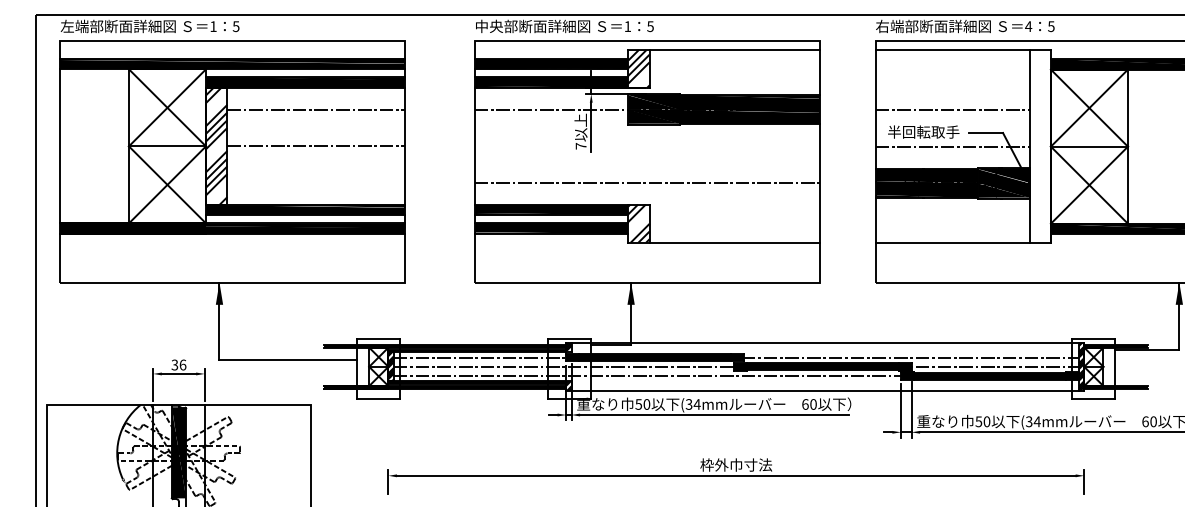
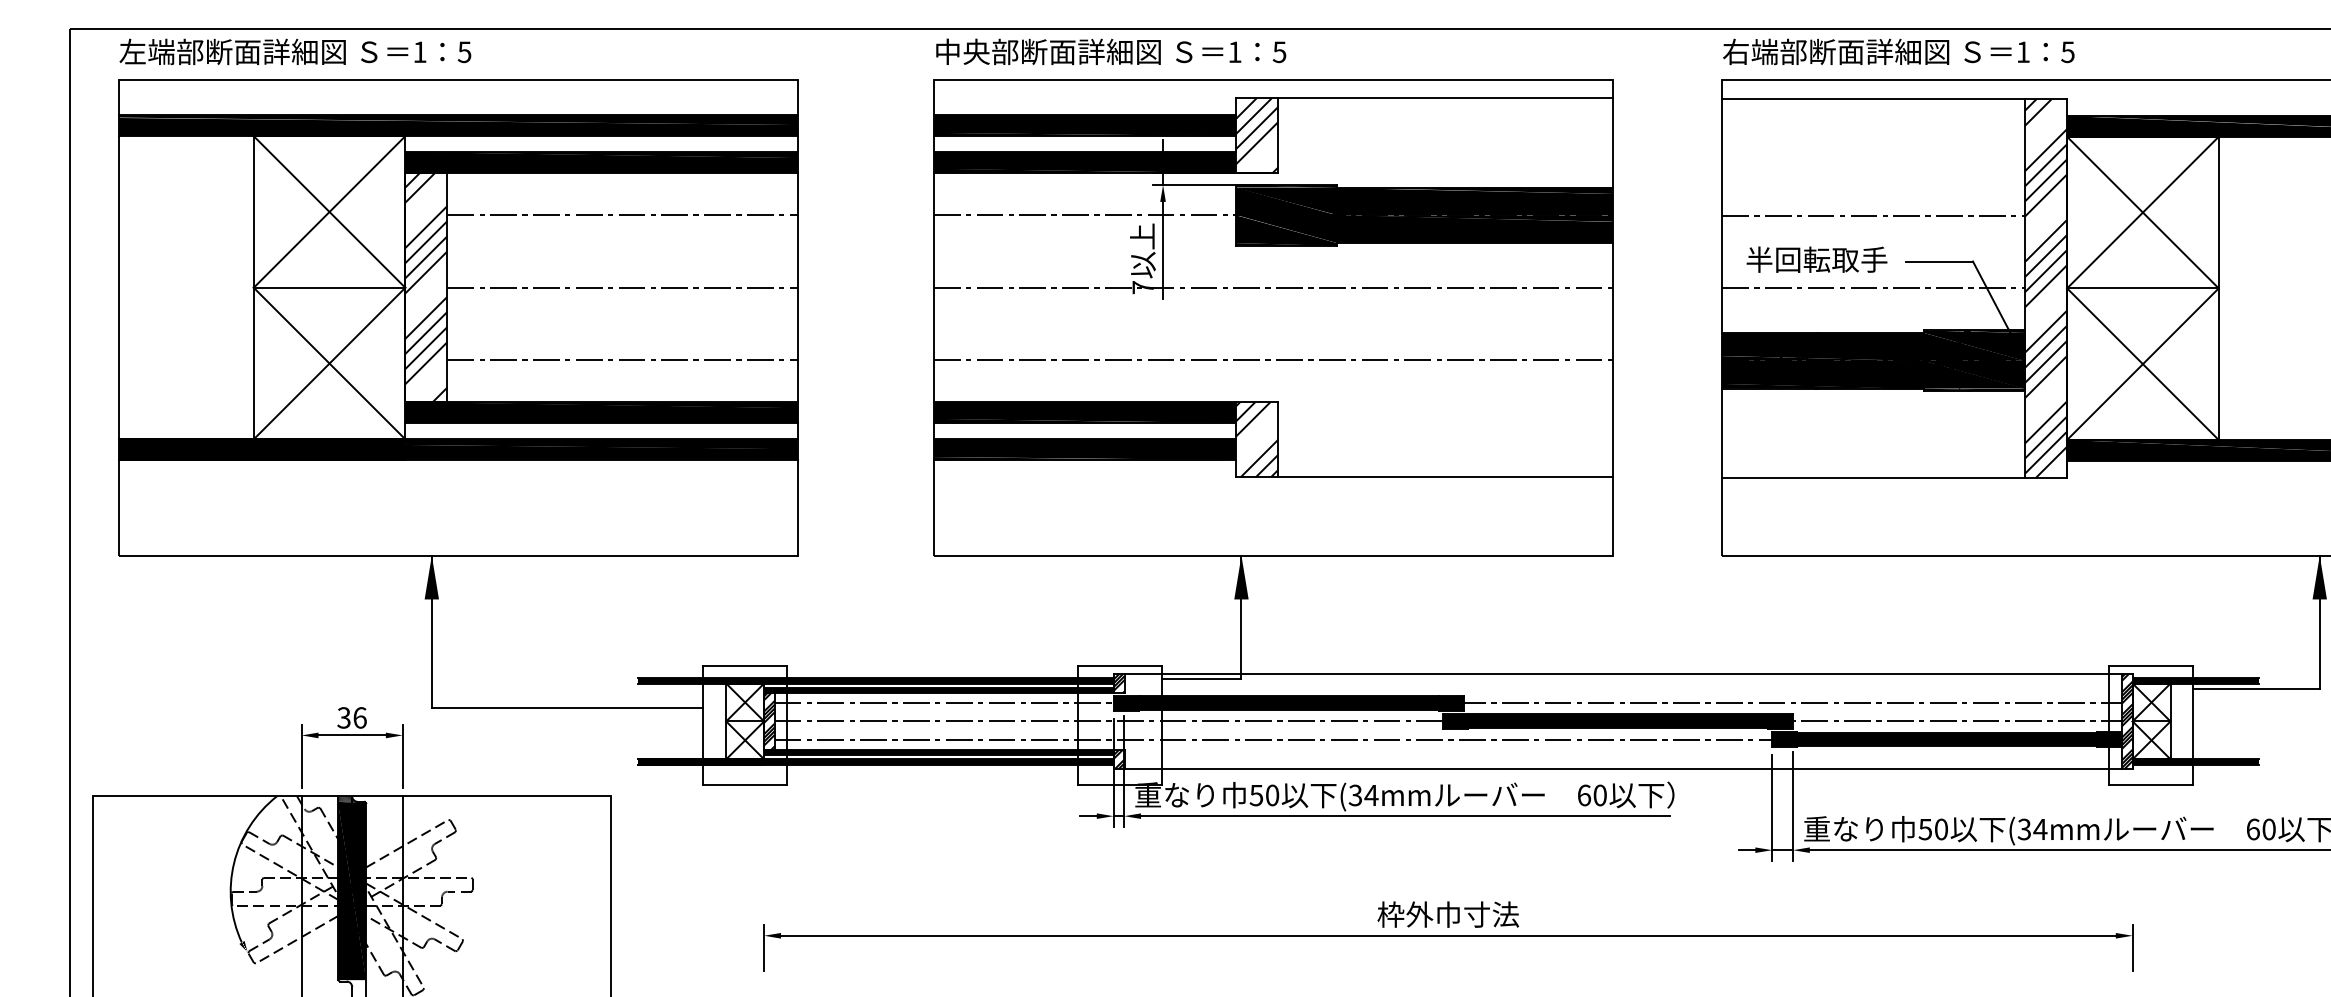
text: (1028, 26) -> (2023, 52), 4 -> 1
line: (646, 146) -> (1271, 288), added
hatch: (1039, 146) -> (2044, 288), added
line: (316, 183) -> (622, 360), added

